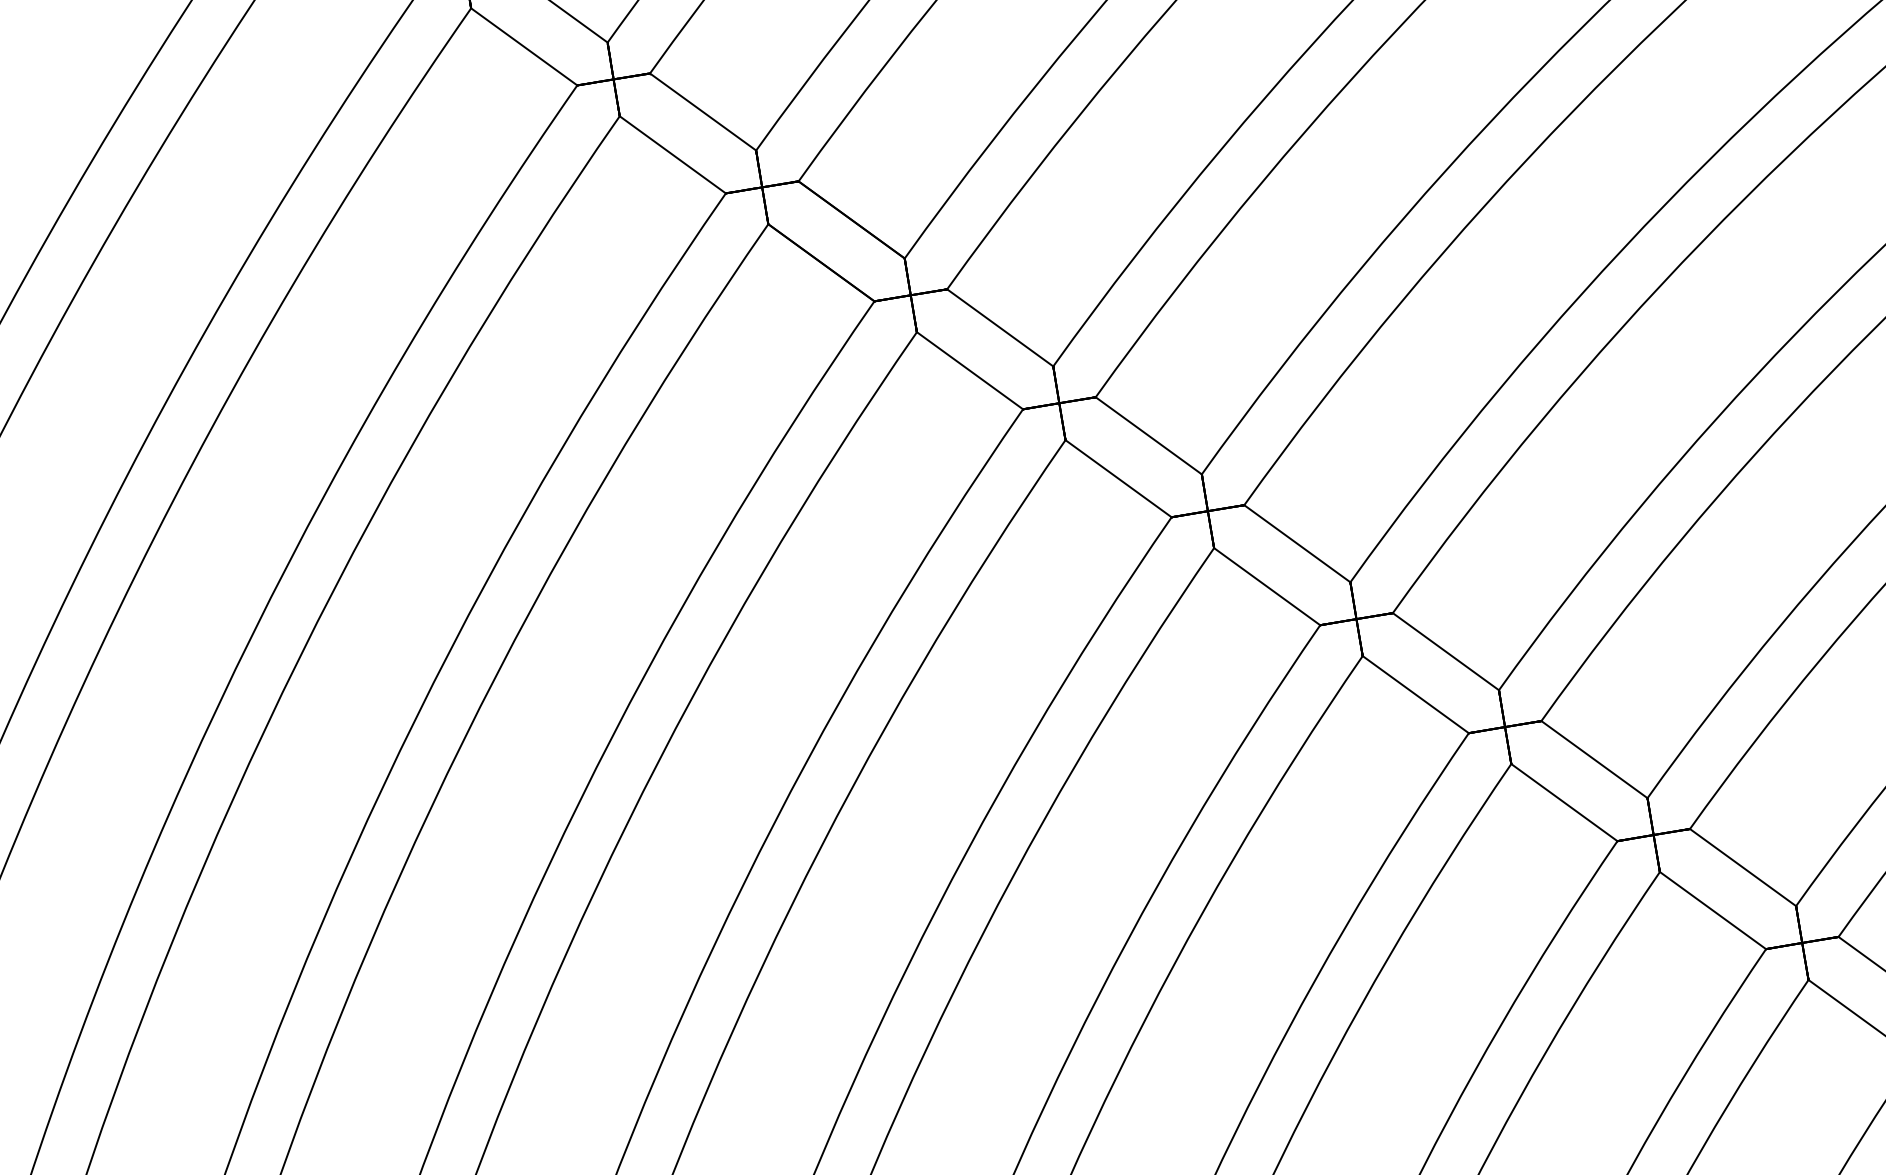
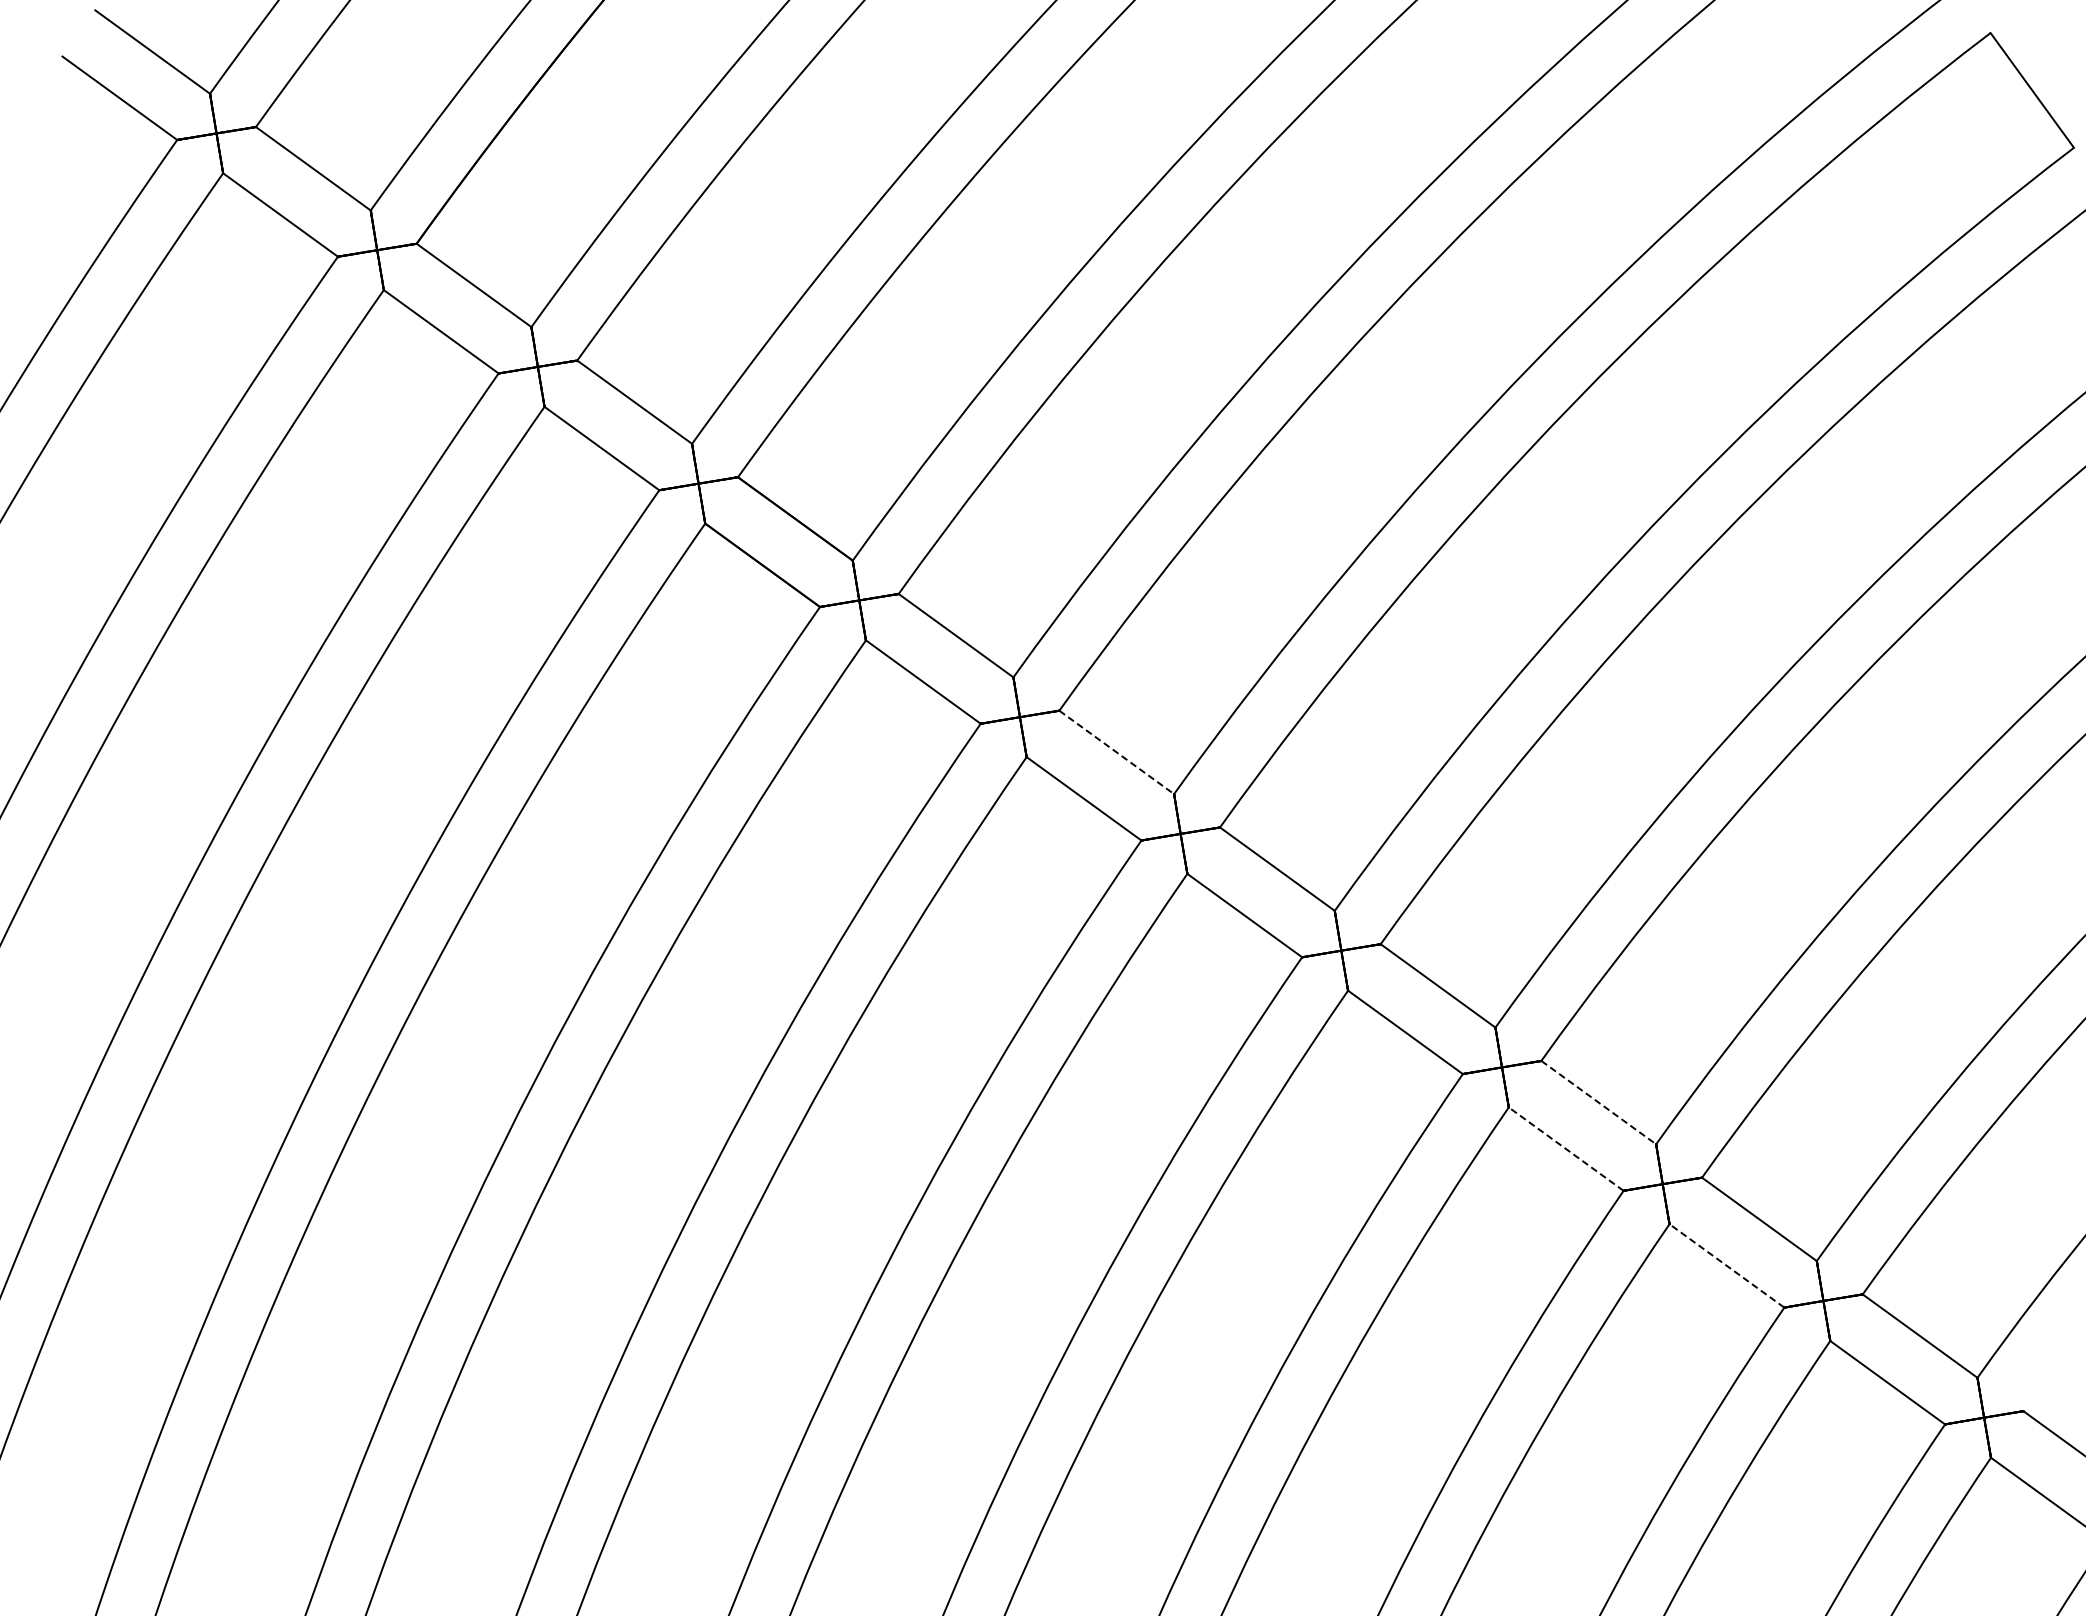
line: (1148, 435) -> (1116, 752), solid -> dashed
line: (1594, 759) -> (1598, 1102), solid -> dashed
line: (1564, 802) -> (1566, 1149), solid -> dashed
line: (1712, 910) -> (1726, 1265), solid -> dashed

